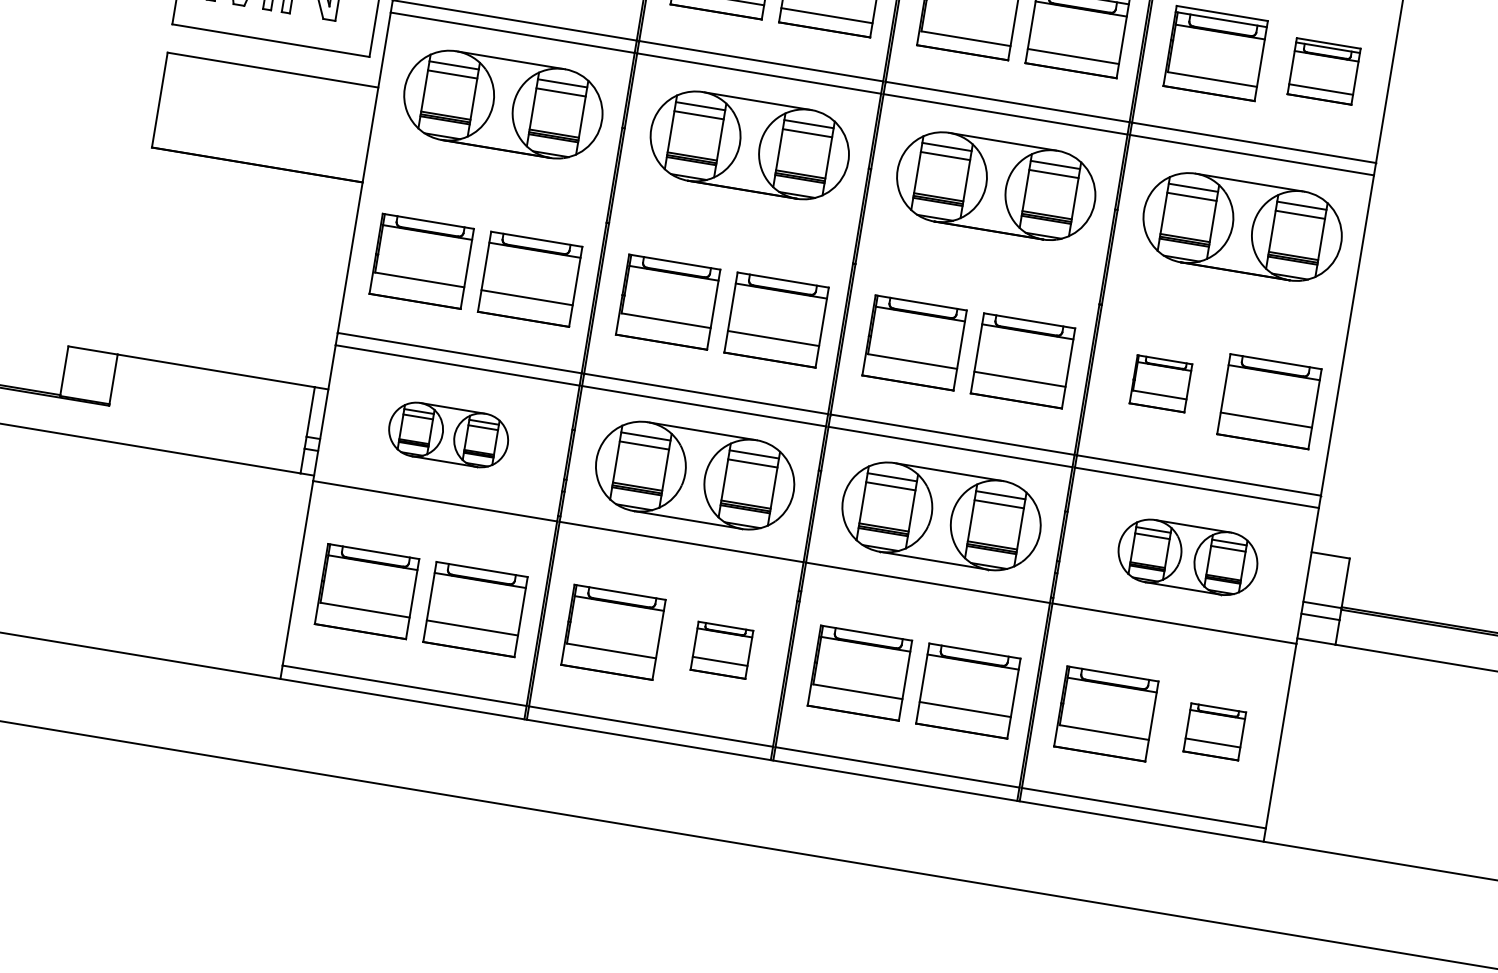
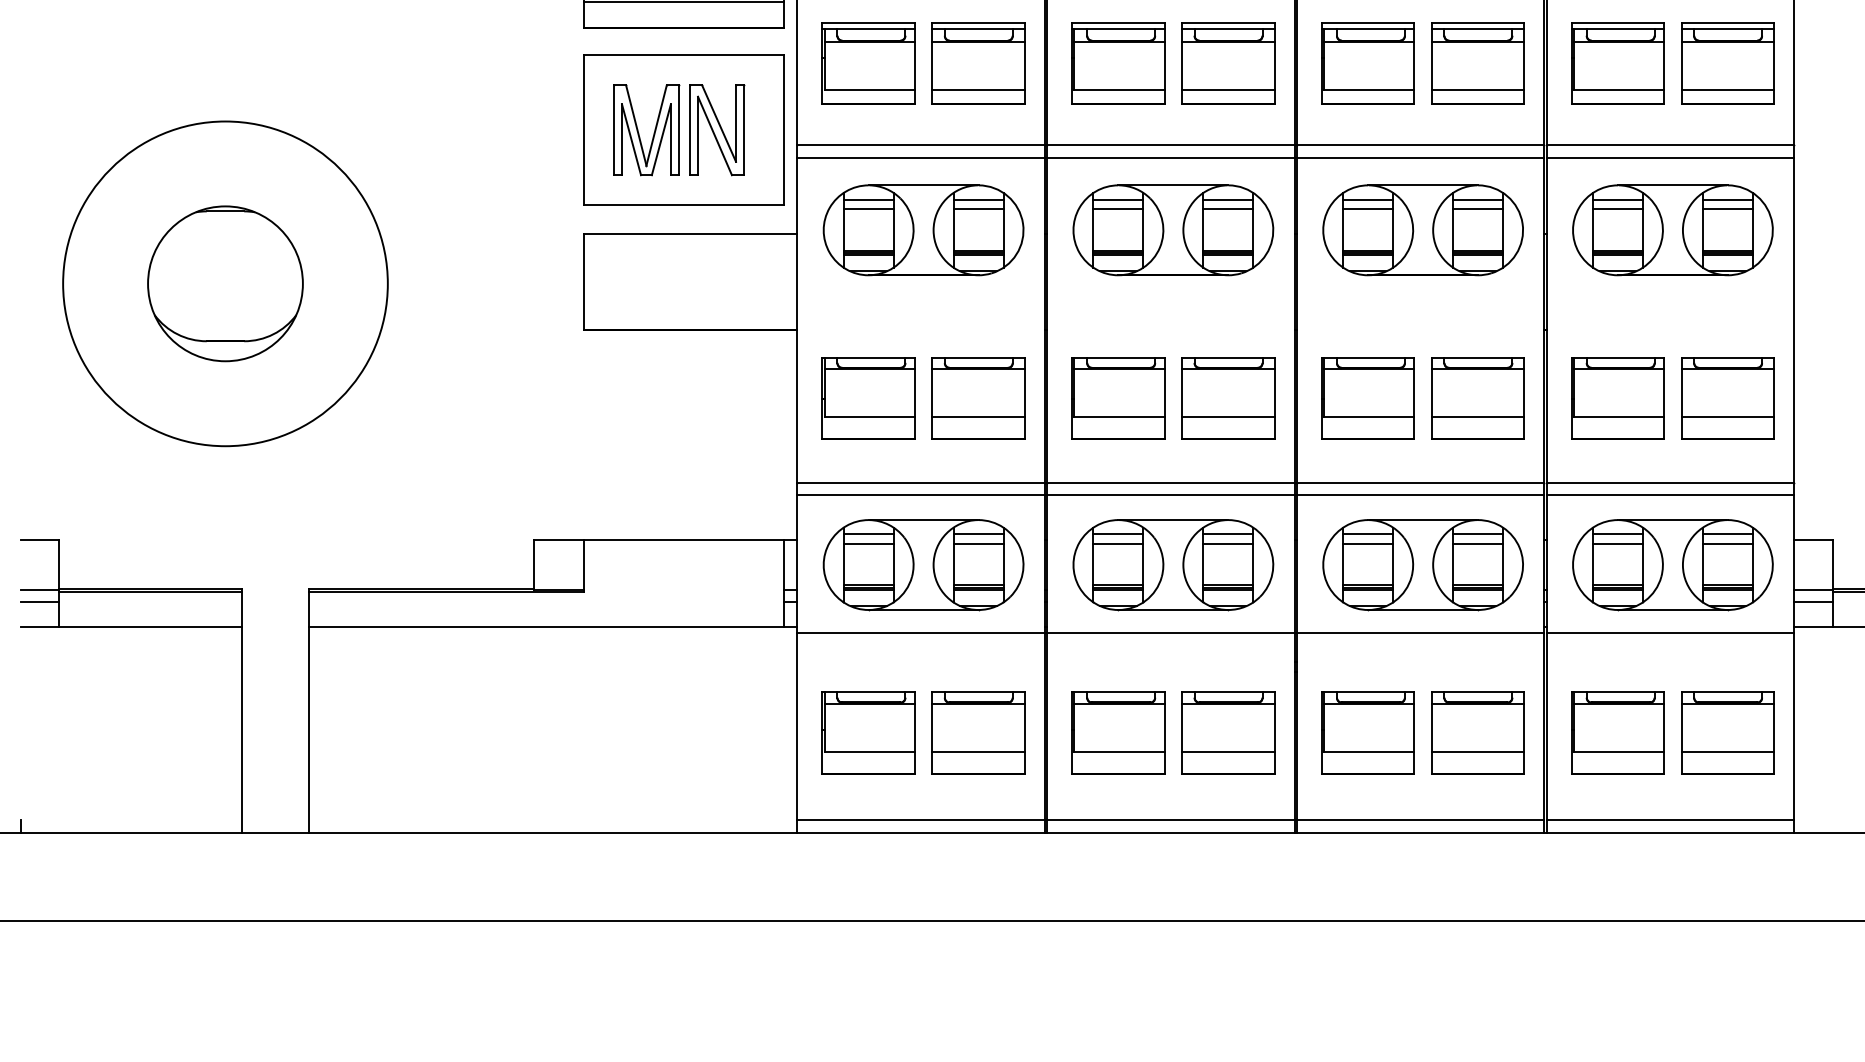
part: (1323, 71) -> (1727, 63), size x1.43
part: (1160, 383) -> (1617, 398), size x1.67
part: (448, 435) -> (923, 565), size x1.67
part: (1187, 557) -> (1672, 565), size x1.43
part: (722, 649) -> (1228, 732), size x1.67
part: (1214, 731) -> (1727, 732), size x1.67

